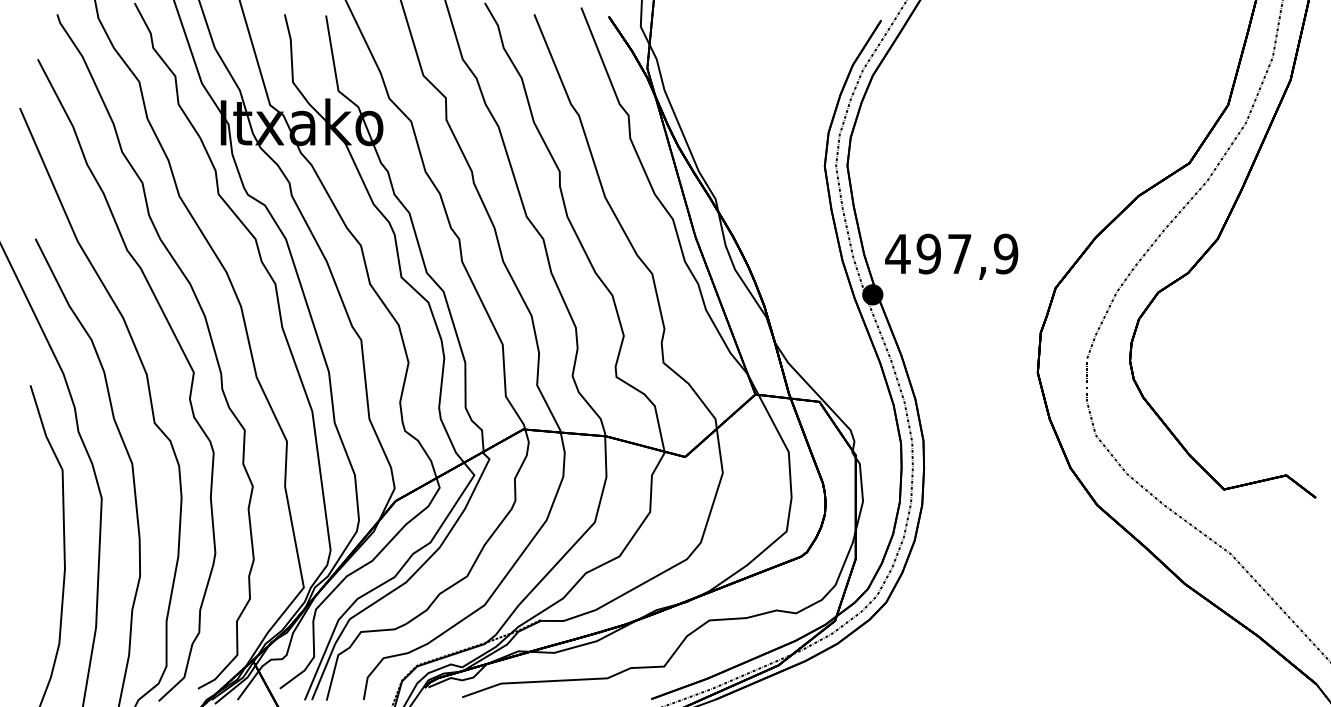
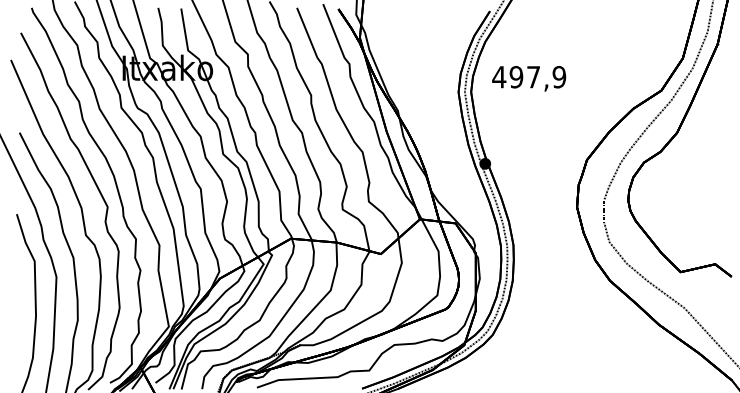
text: (952, 256) -> (529, 78), moved

